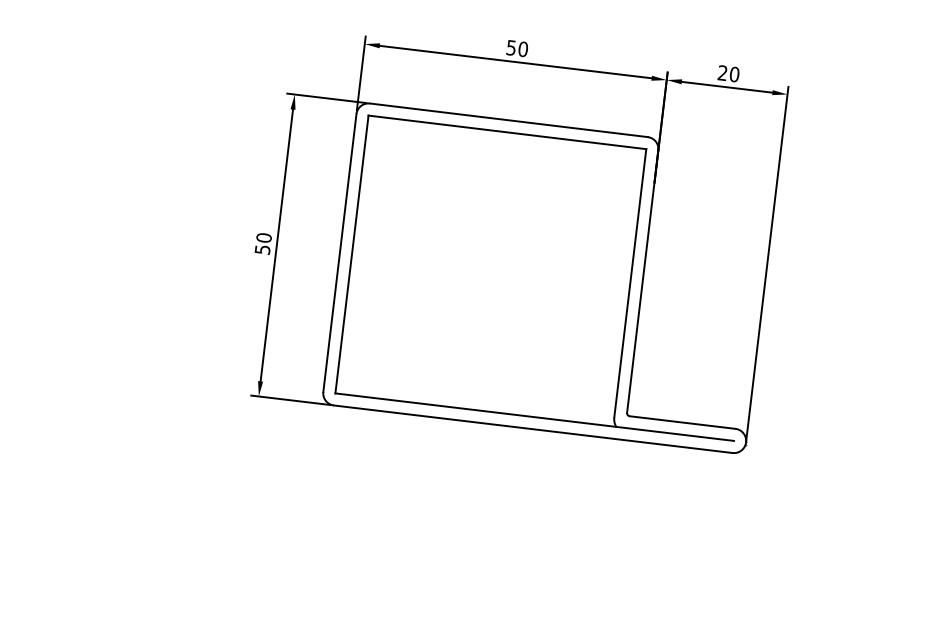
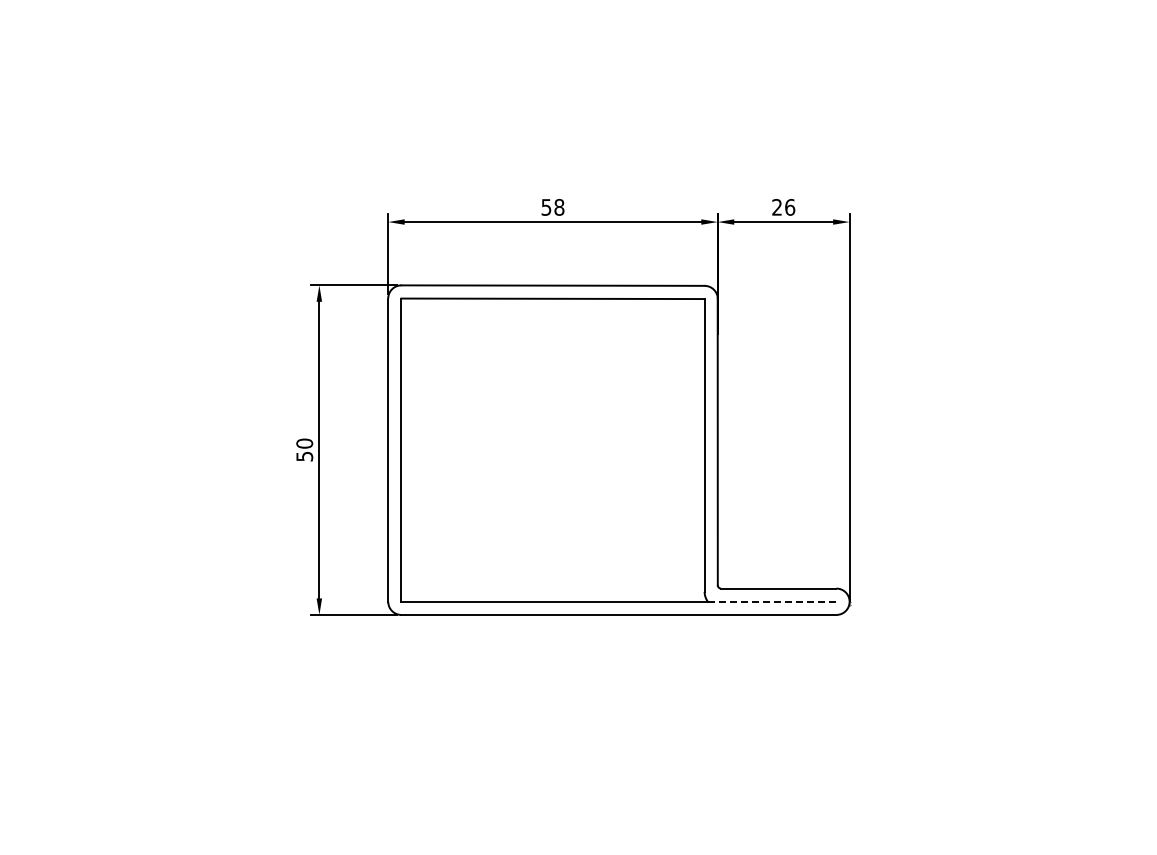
text: (523, 49) -> (559, 207), 50 -> 58
text: (735, 73) -> (790, 206), 20 -> 26
line: (675, 433) -> (772, 601), solid -> dashed

